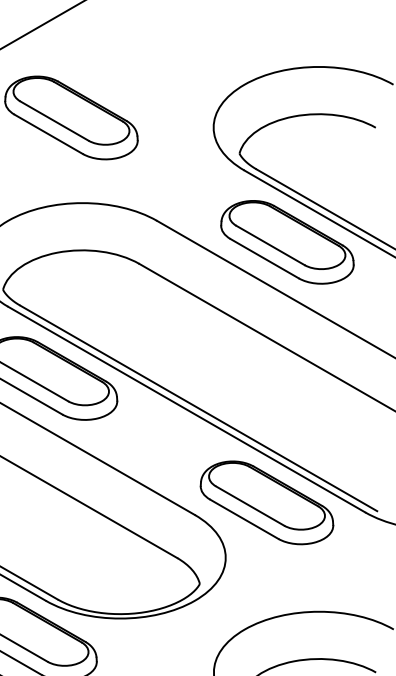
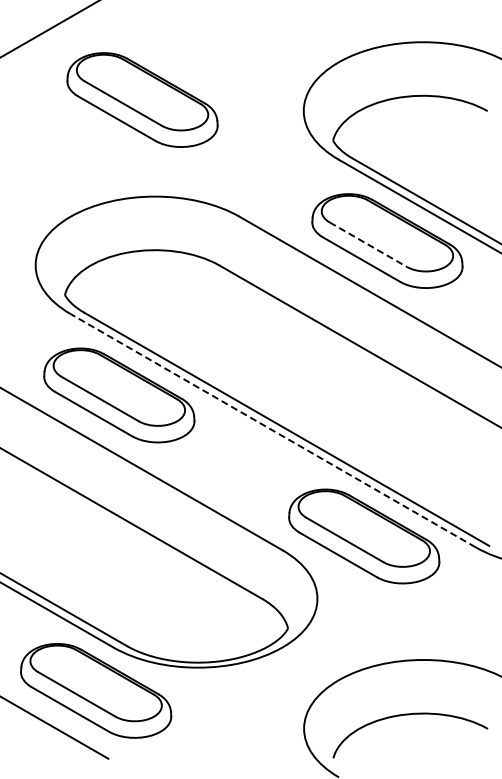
line: (270, 245) -> (368, 244), solid -> dashed
line: (186, 409) -> (273, 430), solid -> dashed

